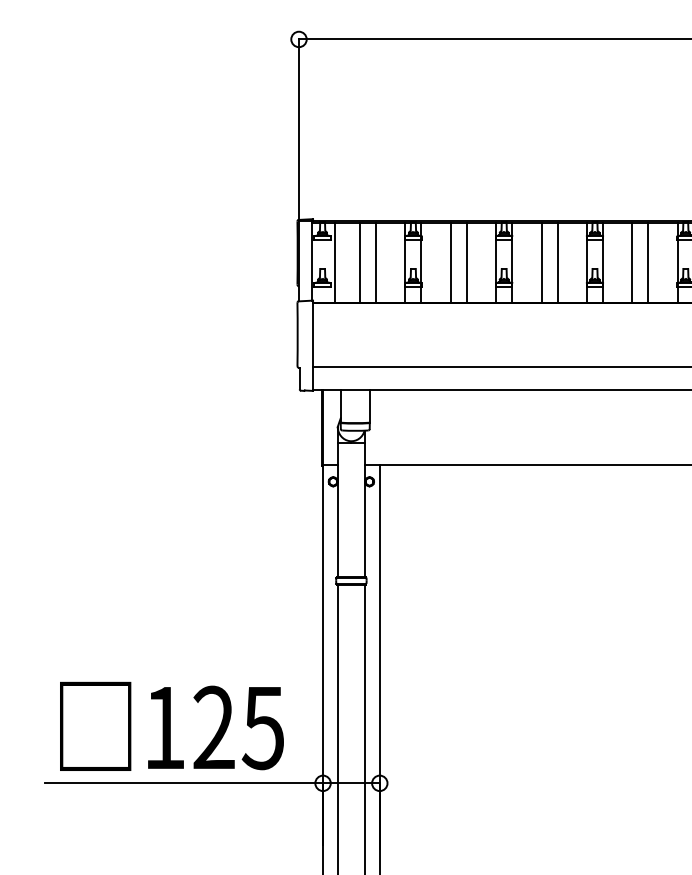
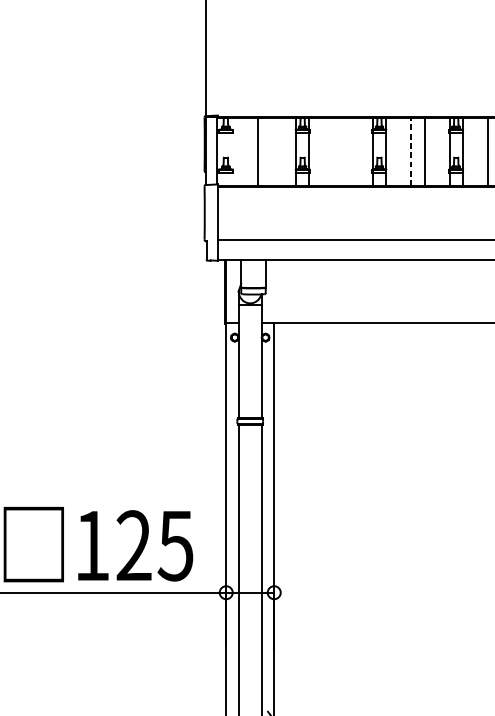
line: (334, 262) -> (235, 152), removed
line: (375, 262) -> (270, 152), removed
line: (450, 262) -> (334, 152), removed
line: (466, 262) -> (347, 152), removed
line: (541, 262) -> (410, 152), solid -> dashed

